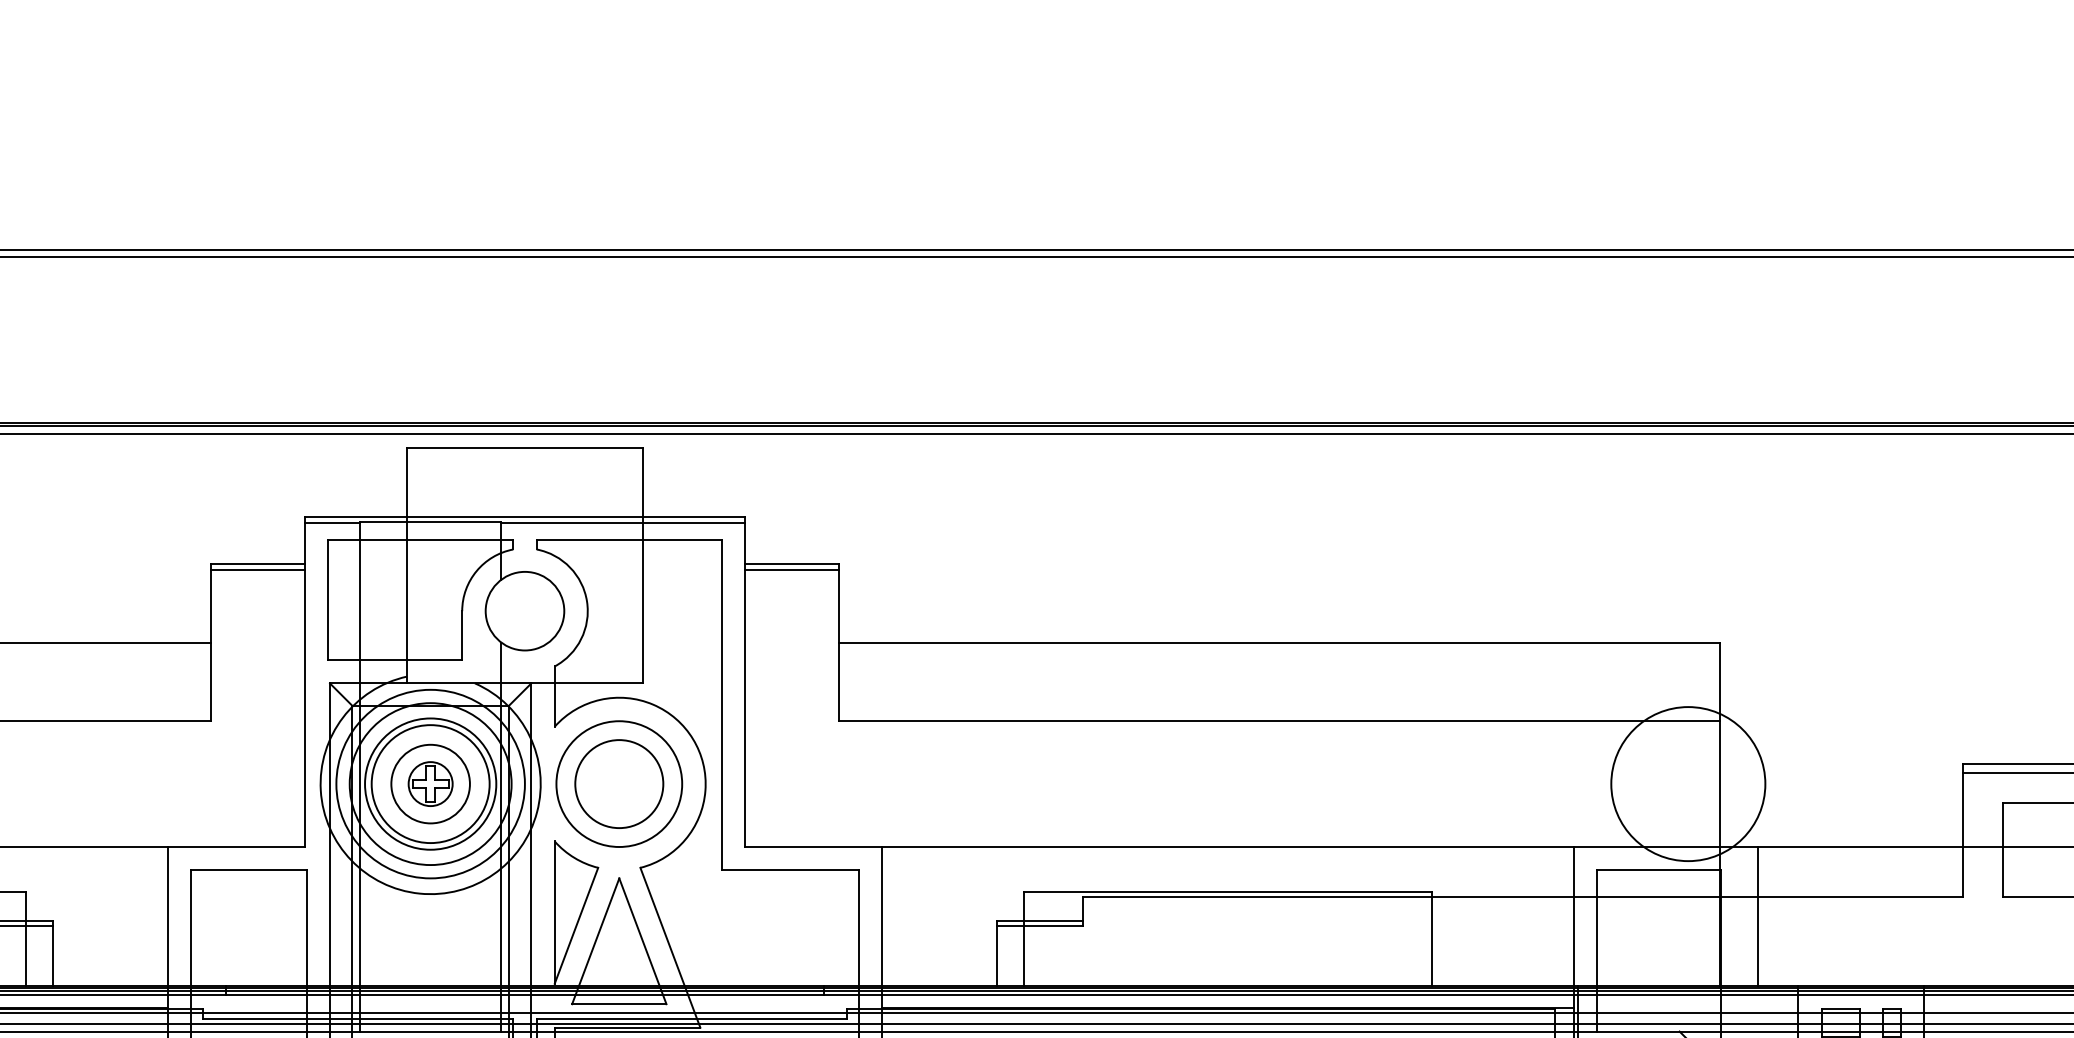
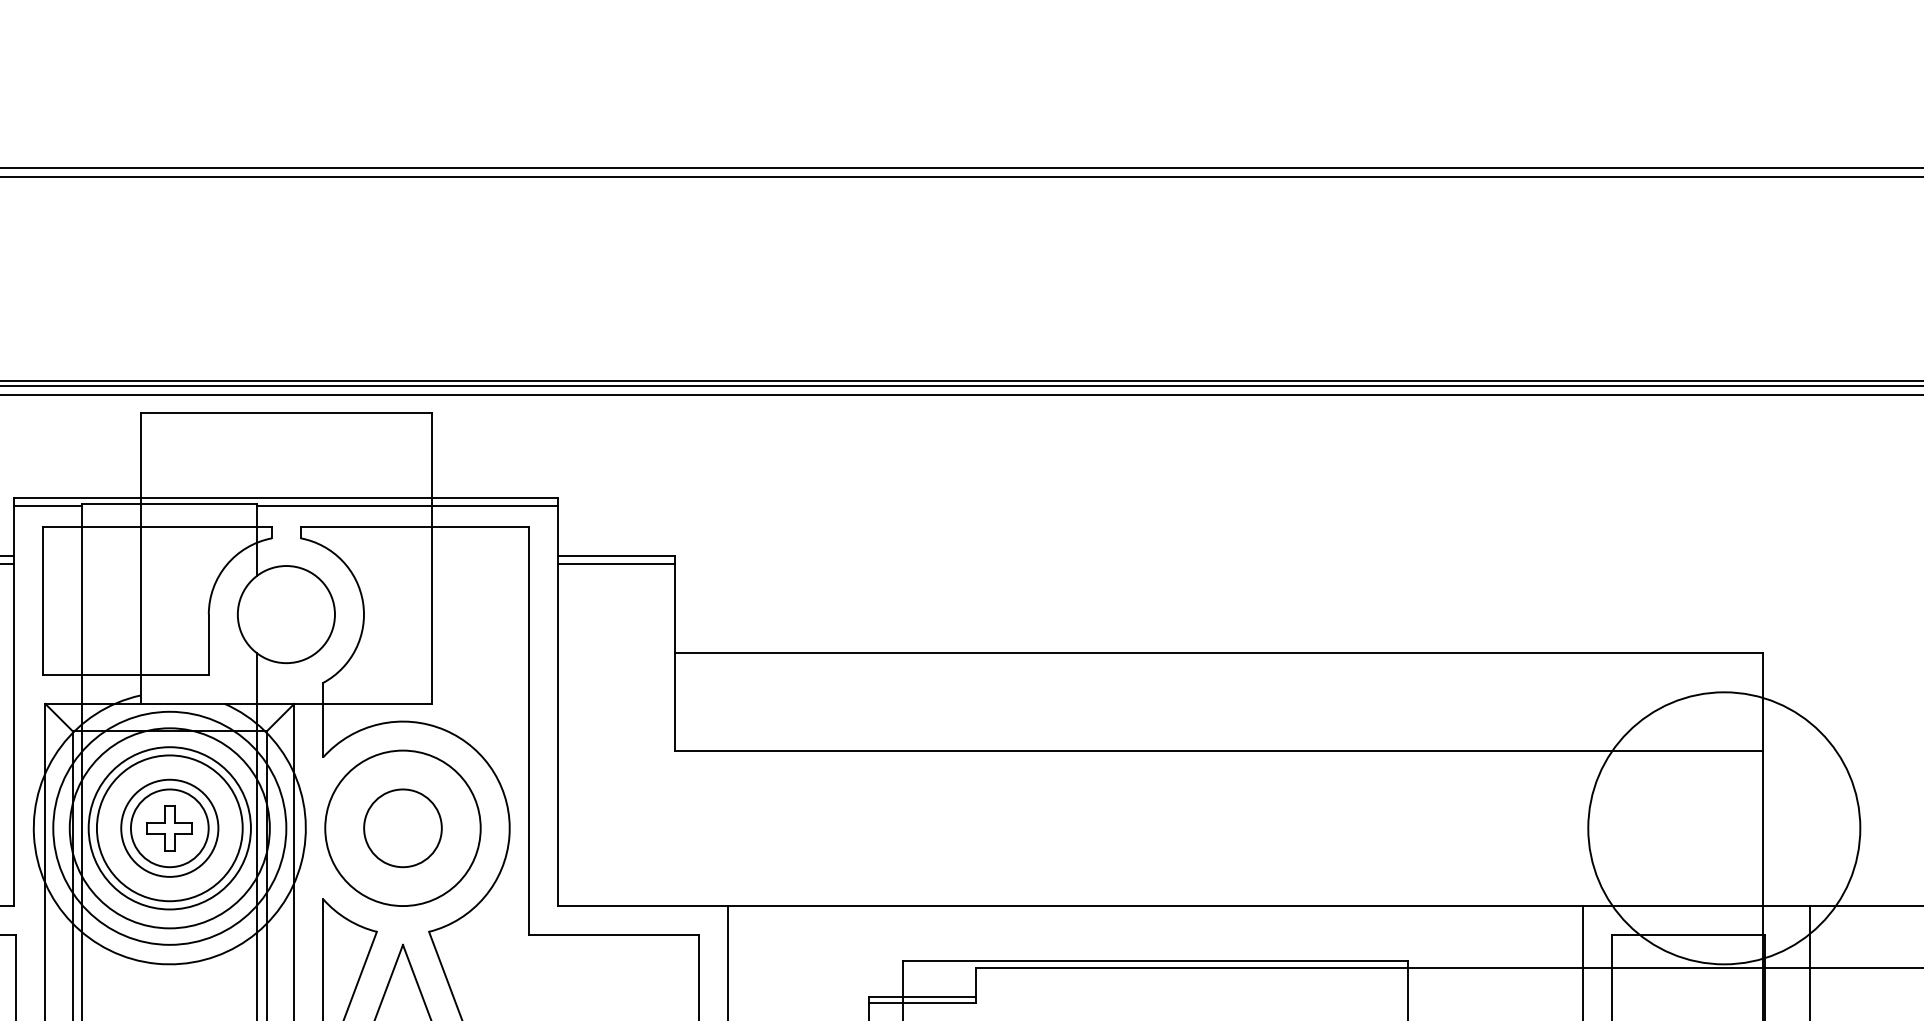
circle: (430, 783) -> (169, 827), size x1.43
circle: (618, 783) -> (401, 827), size x0.71
circle: (1688, 784) -> (1724, 828), size x1.43

